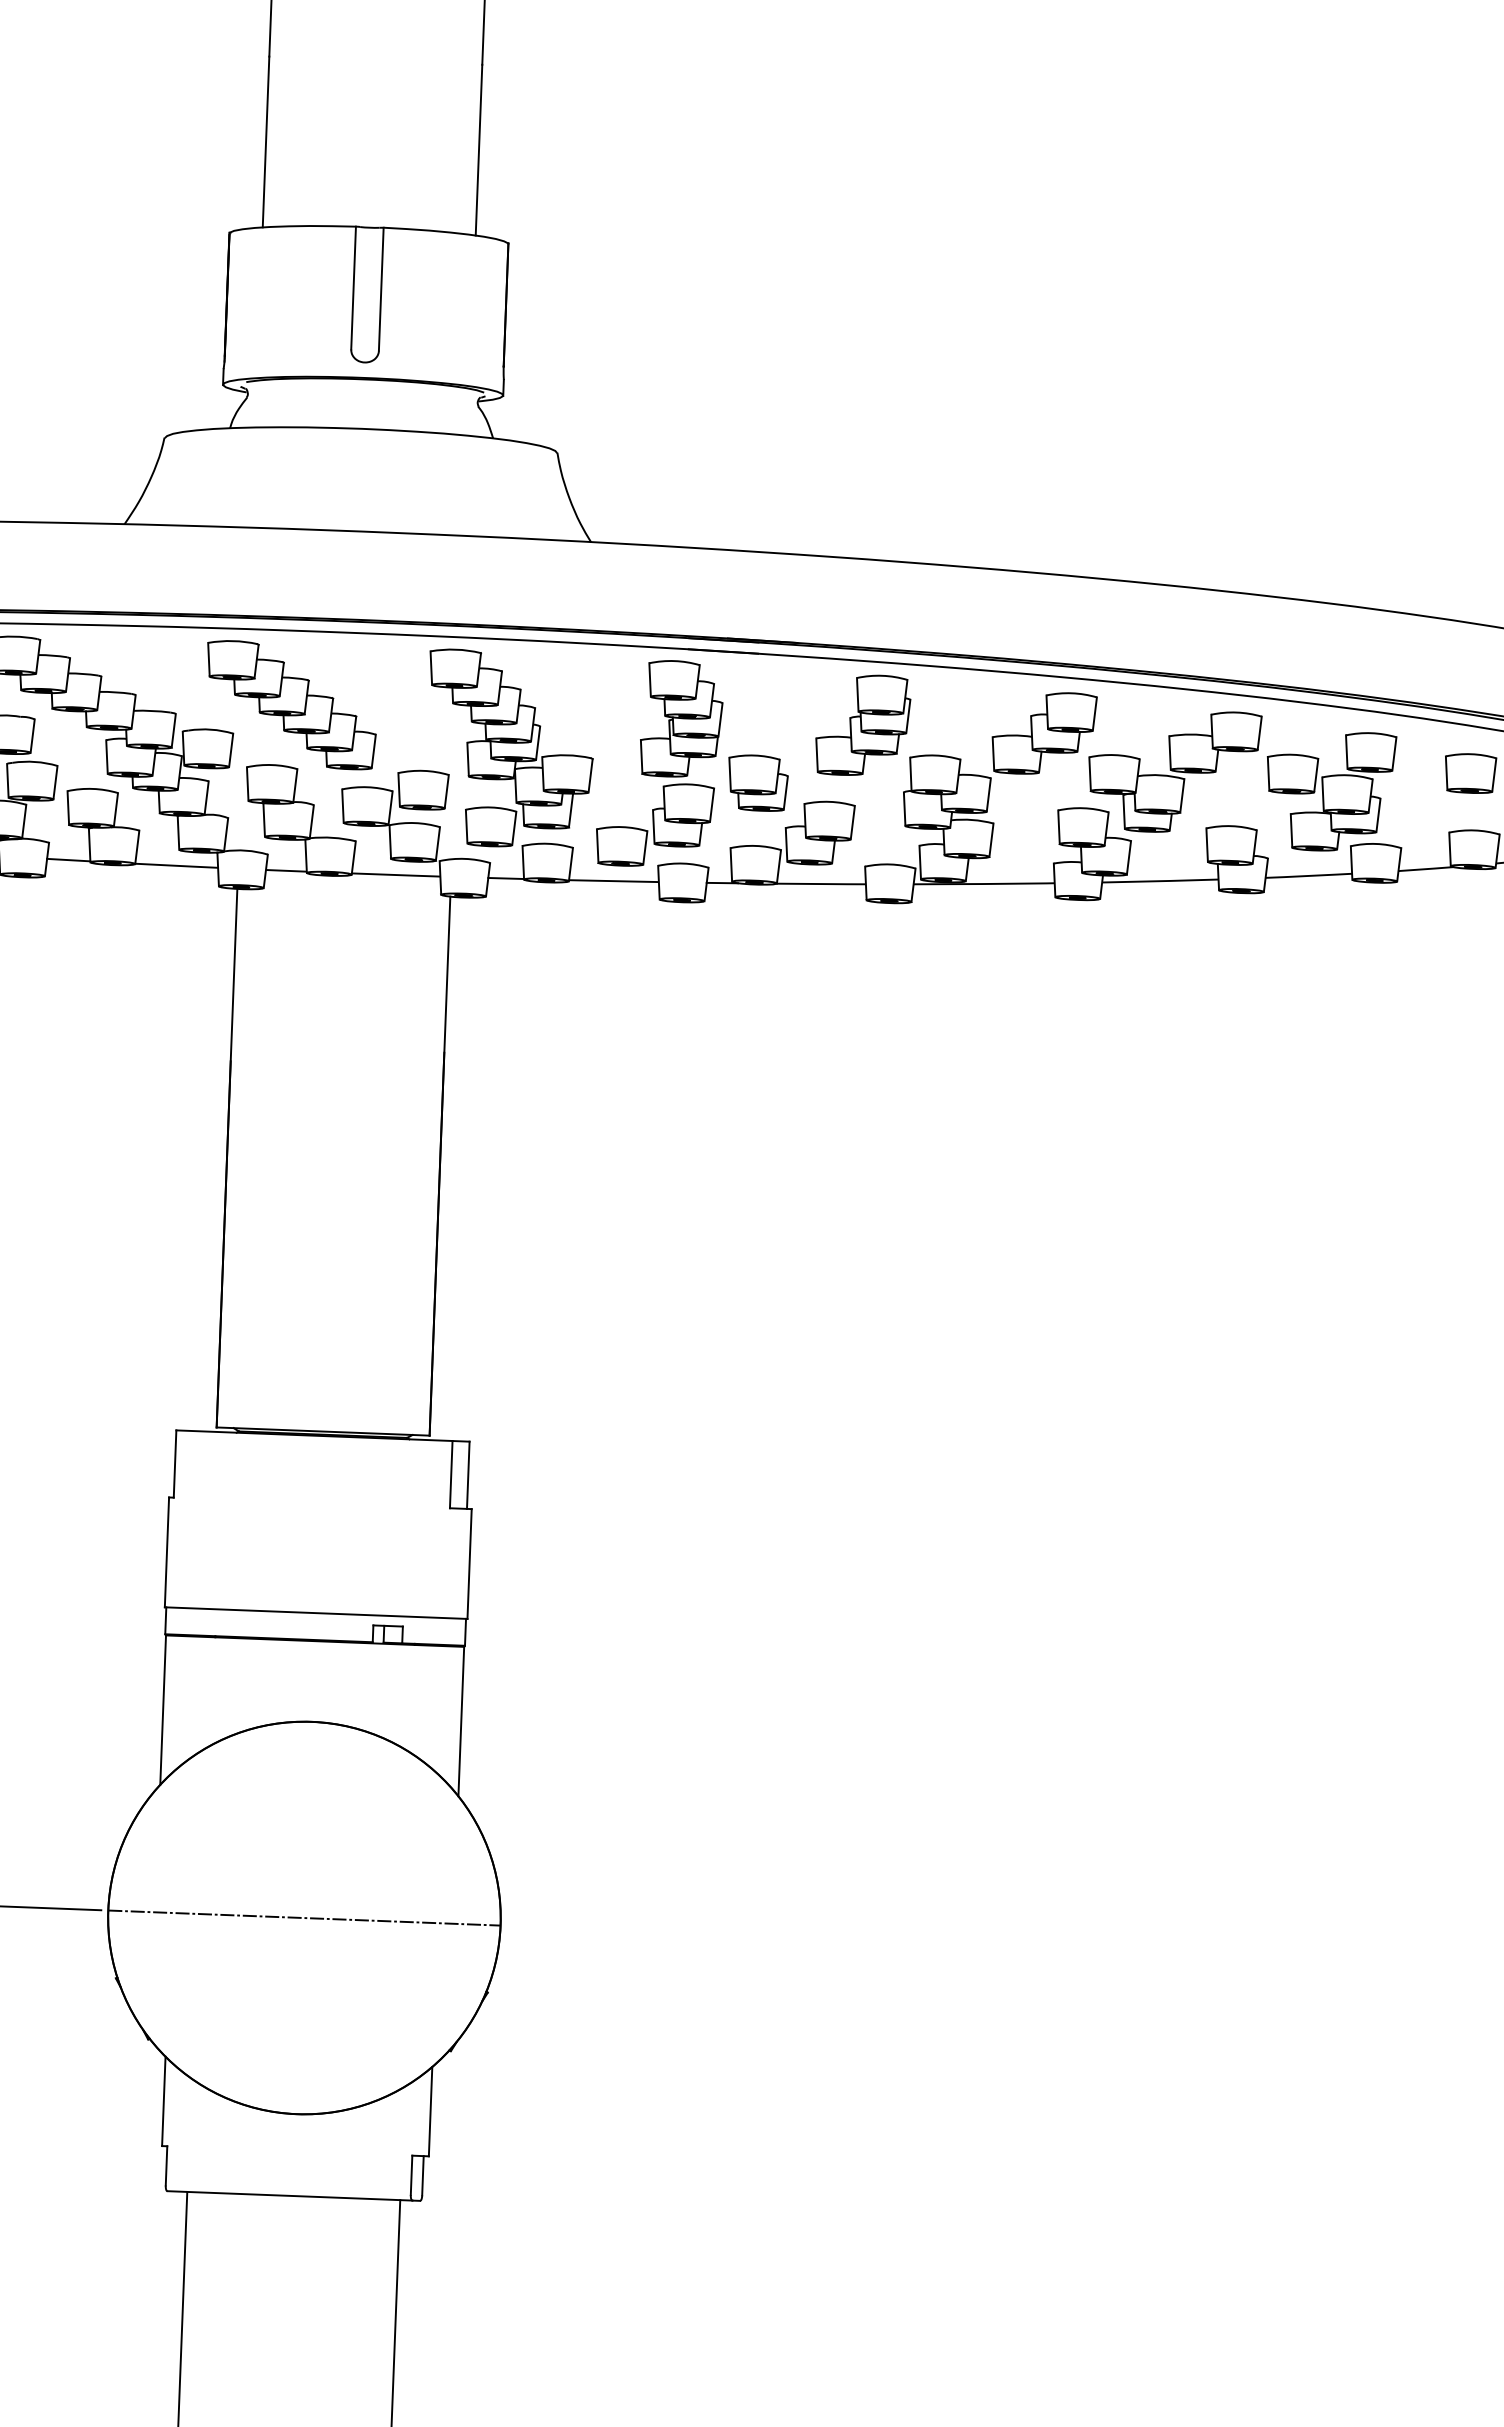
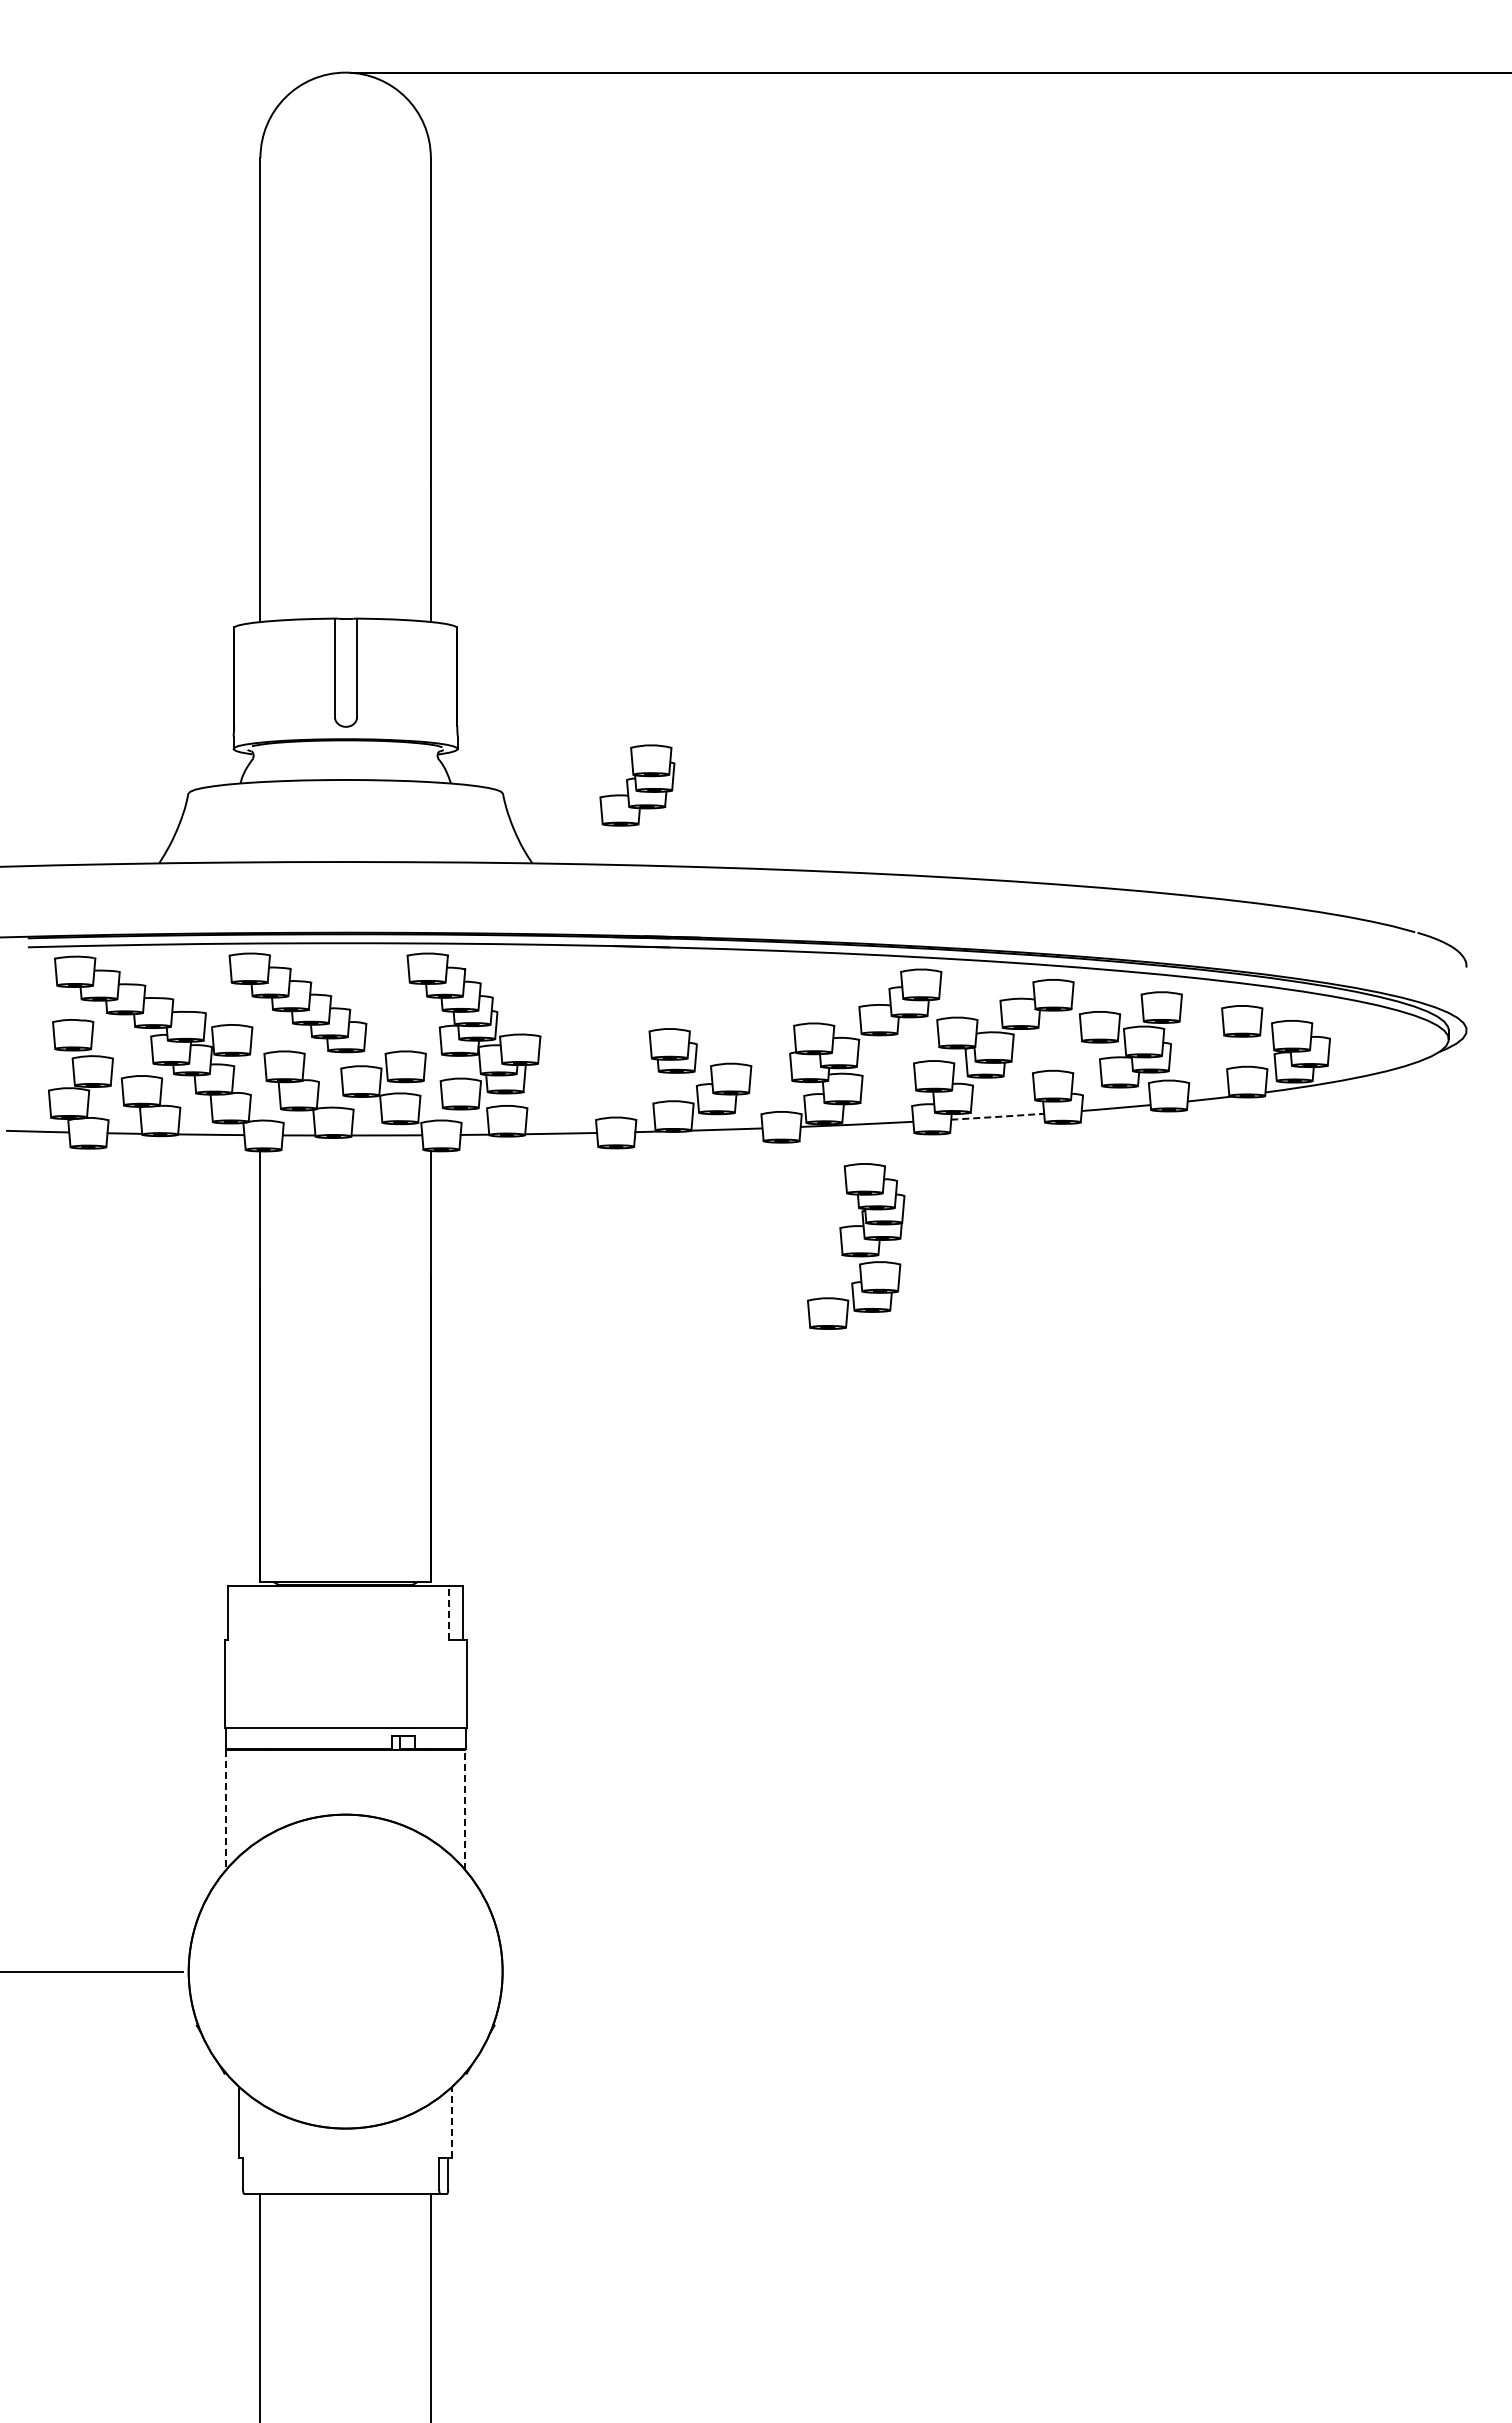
part: (863, 725) -> (637, 785), moved
part: (660, 763) -> (856, 1246), moved
line: (1160, 880) -> (997, 1116), solid -> dashed
line: (451, 1474) -> (449, 1612), solid -> dashed
line: (163, 1709) -> (226, 1809), solid -> dashed
line: (460, 1721) -> (464, 1809), solid -> dashed
line: (304, 1917) -> (345, 1971), removed
line: (430, 2111) -> (452, 2122), solid -> dashed

